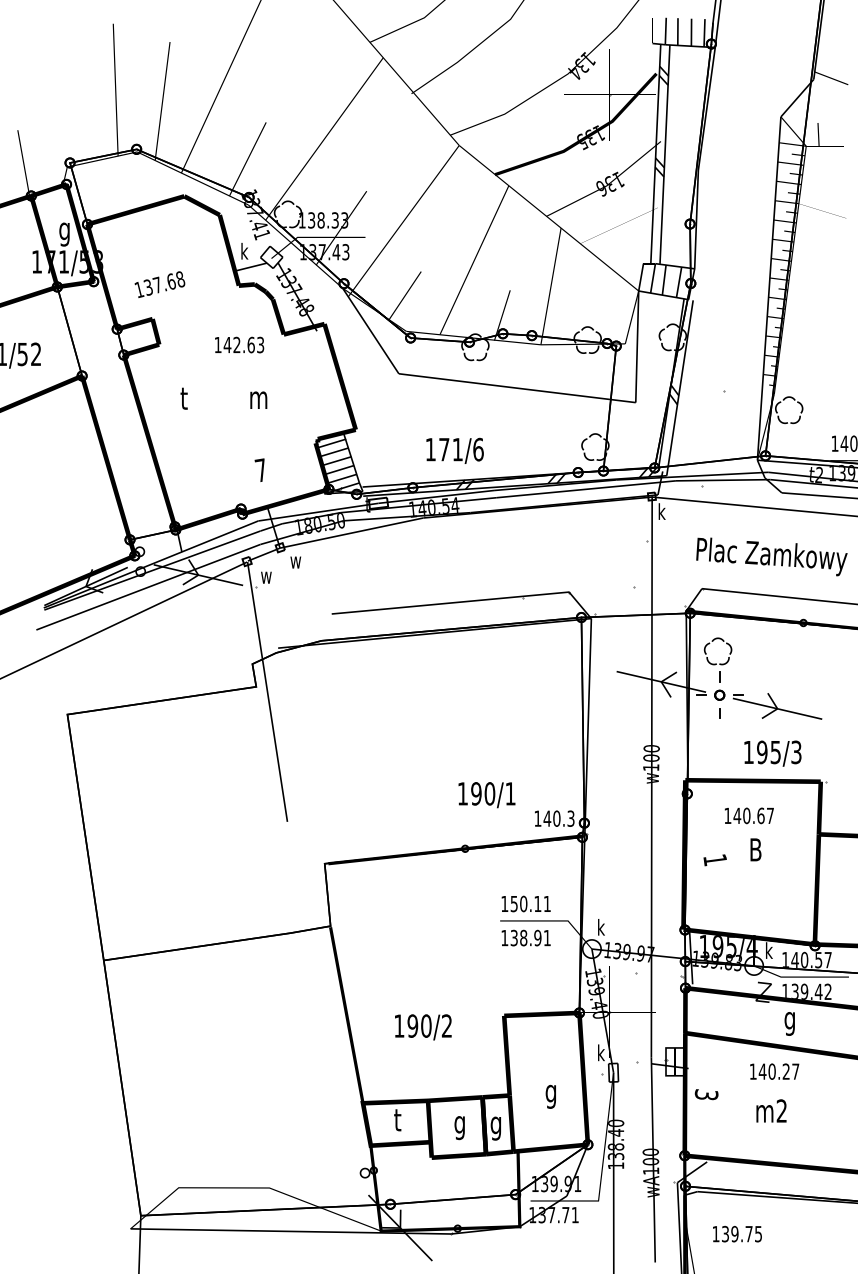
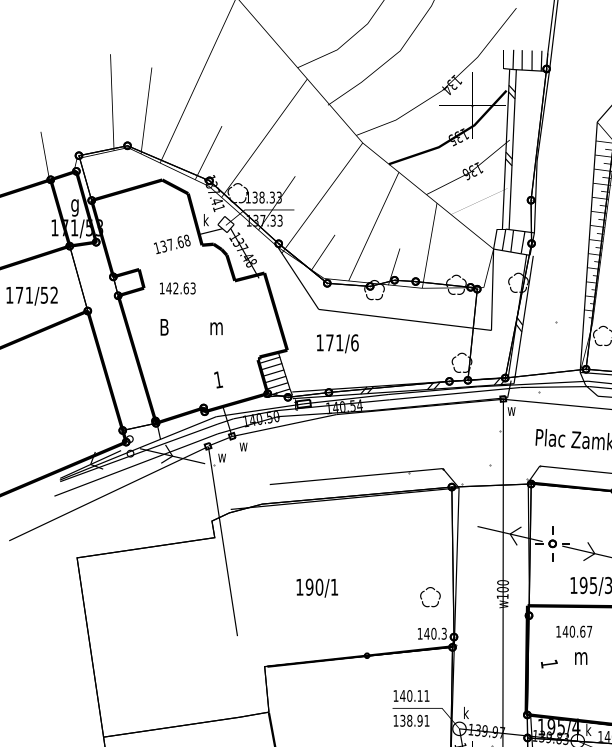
text: (336, 252) -> (273, 220), 137.43 -> 137.33
text: (159, 284) -> (171, 244), moved
text: (239, 344) -> (177, 288), moved
text: (186, 397) -> (163, 326), t -> B
text: (454, 450) -> (337, 343), moved
text: (260, 470) -> (217, 379), 7 -> 1
text: (663, 511) -> (511, 409), k -> w
text: (308, 525) -> (252, 420), 180.50 -> 140.50
part: (726, 644) -> (436, 592), moved
text: (486, 795) -> (317, 588), moved
text: (758, 849) -> (580, 656), B -> m
text: (514, 904) -> (403, 696), 150.11 -> 140.11

